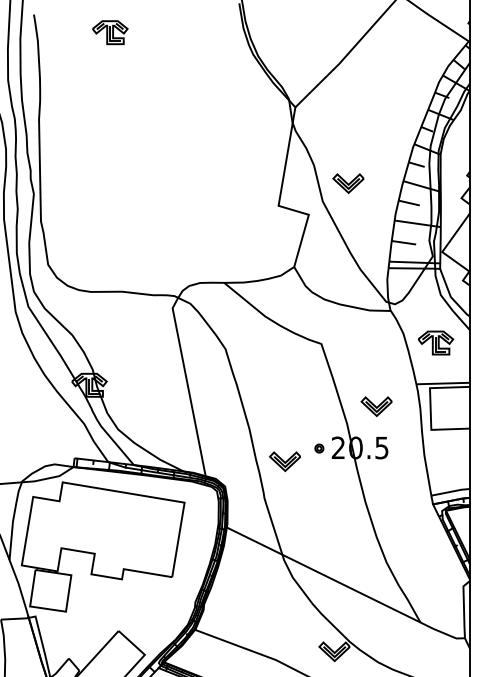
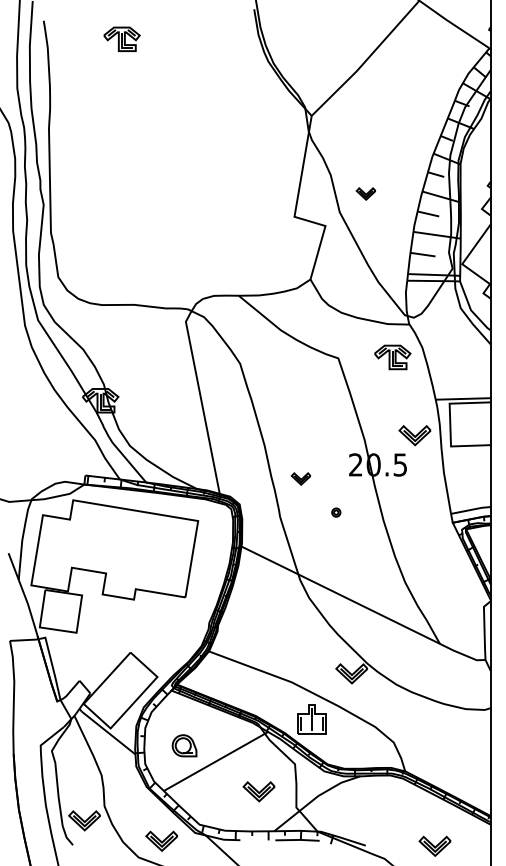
part: (347, 183) -> (365, 193), size x0.6
part: (435, 343) -> (392, 357), moved
part: (376, 406) -> (414, 435), moved
part: (319, 448) -> (336, 512), moved
part: (284, 461) -> (300, 478), size x0.6

